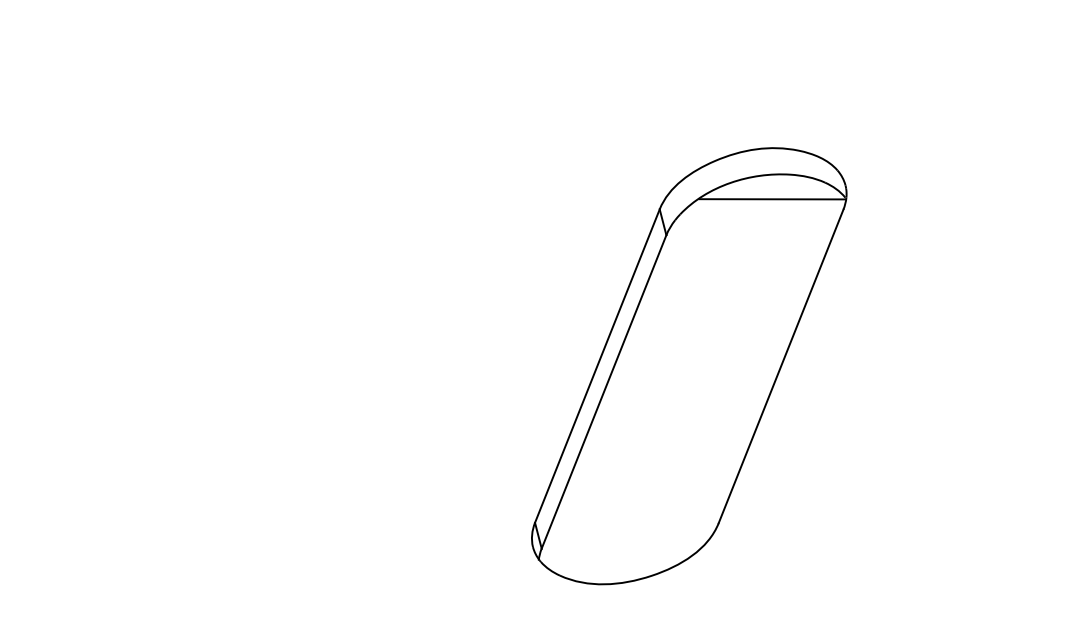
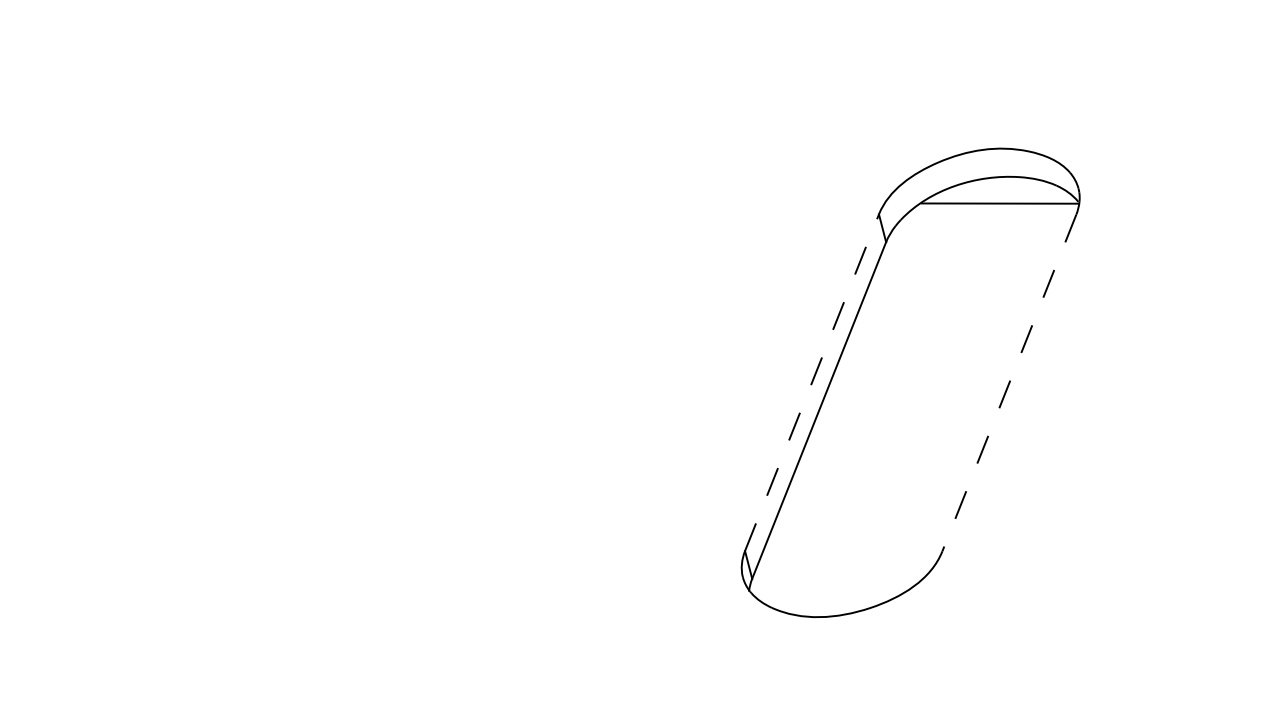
line: (597, 365) -> (812, 382), solid -> dashed
line: (781, 366) -> (1009, 383), solid -> dashed

